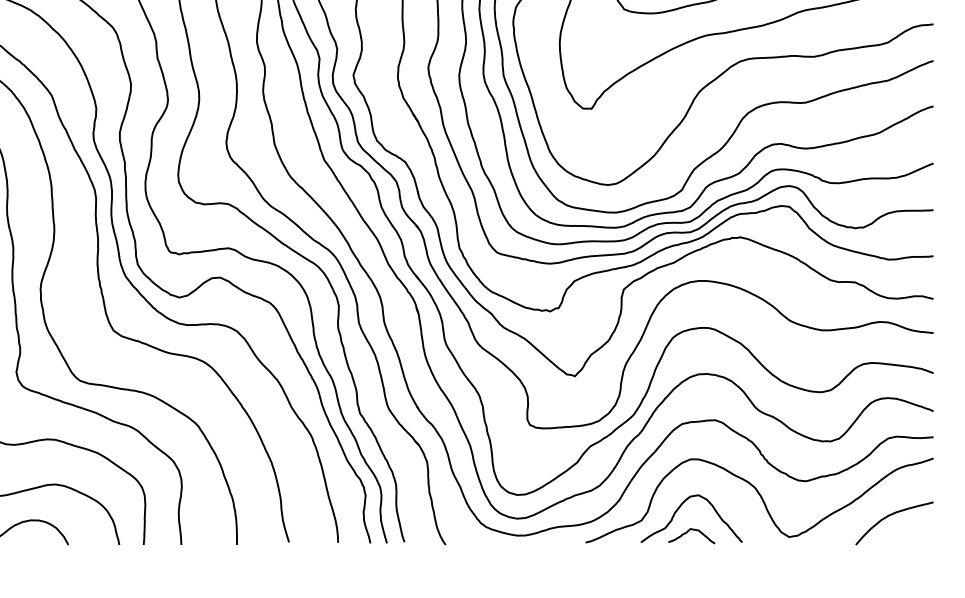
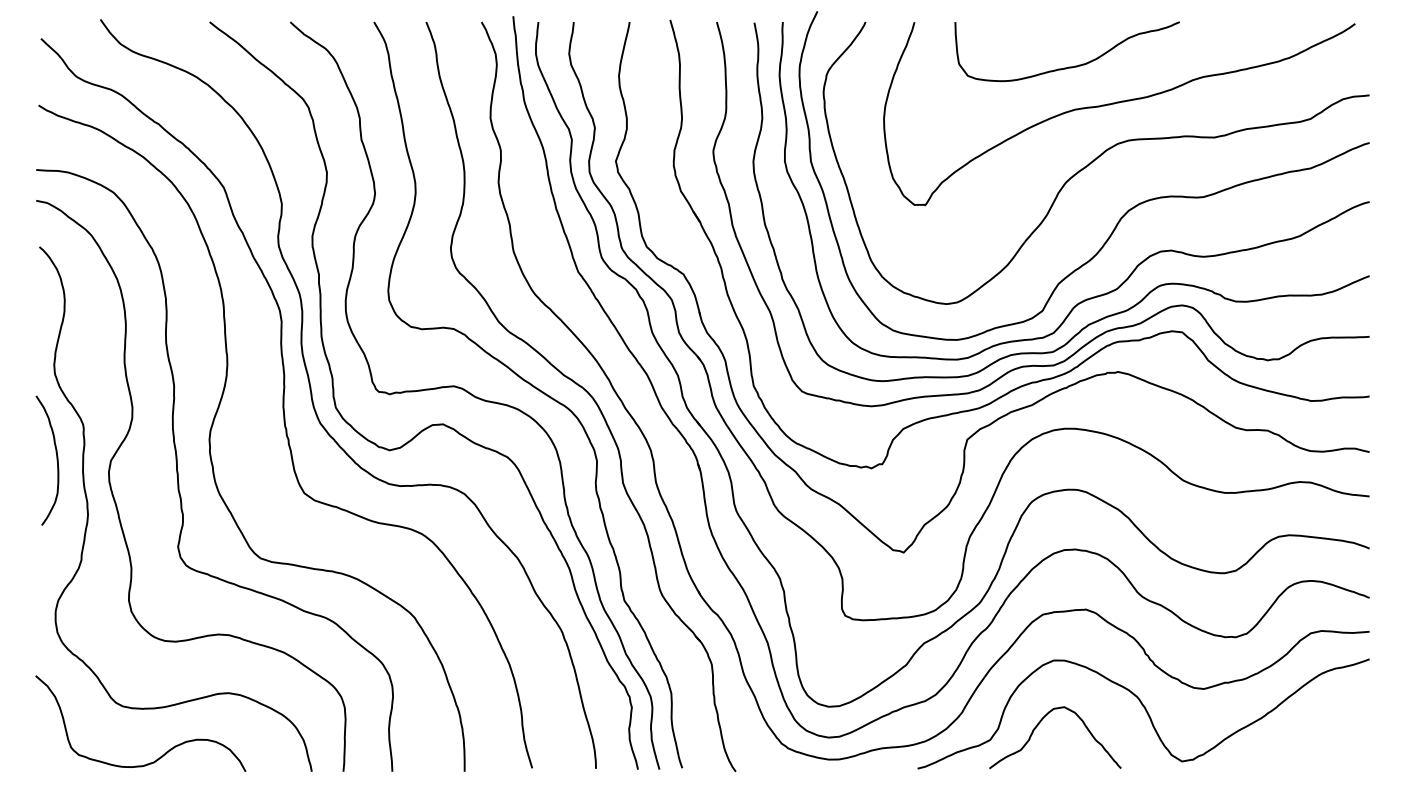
curve: (891, 515) -> (1314, 733), removed
curve: (687, 532) -> (1050, 755), removed

